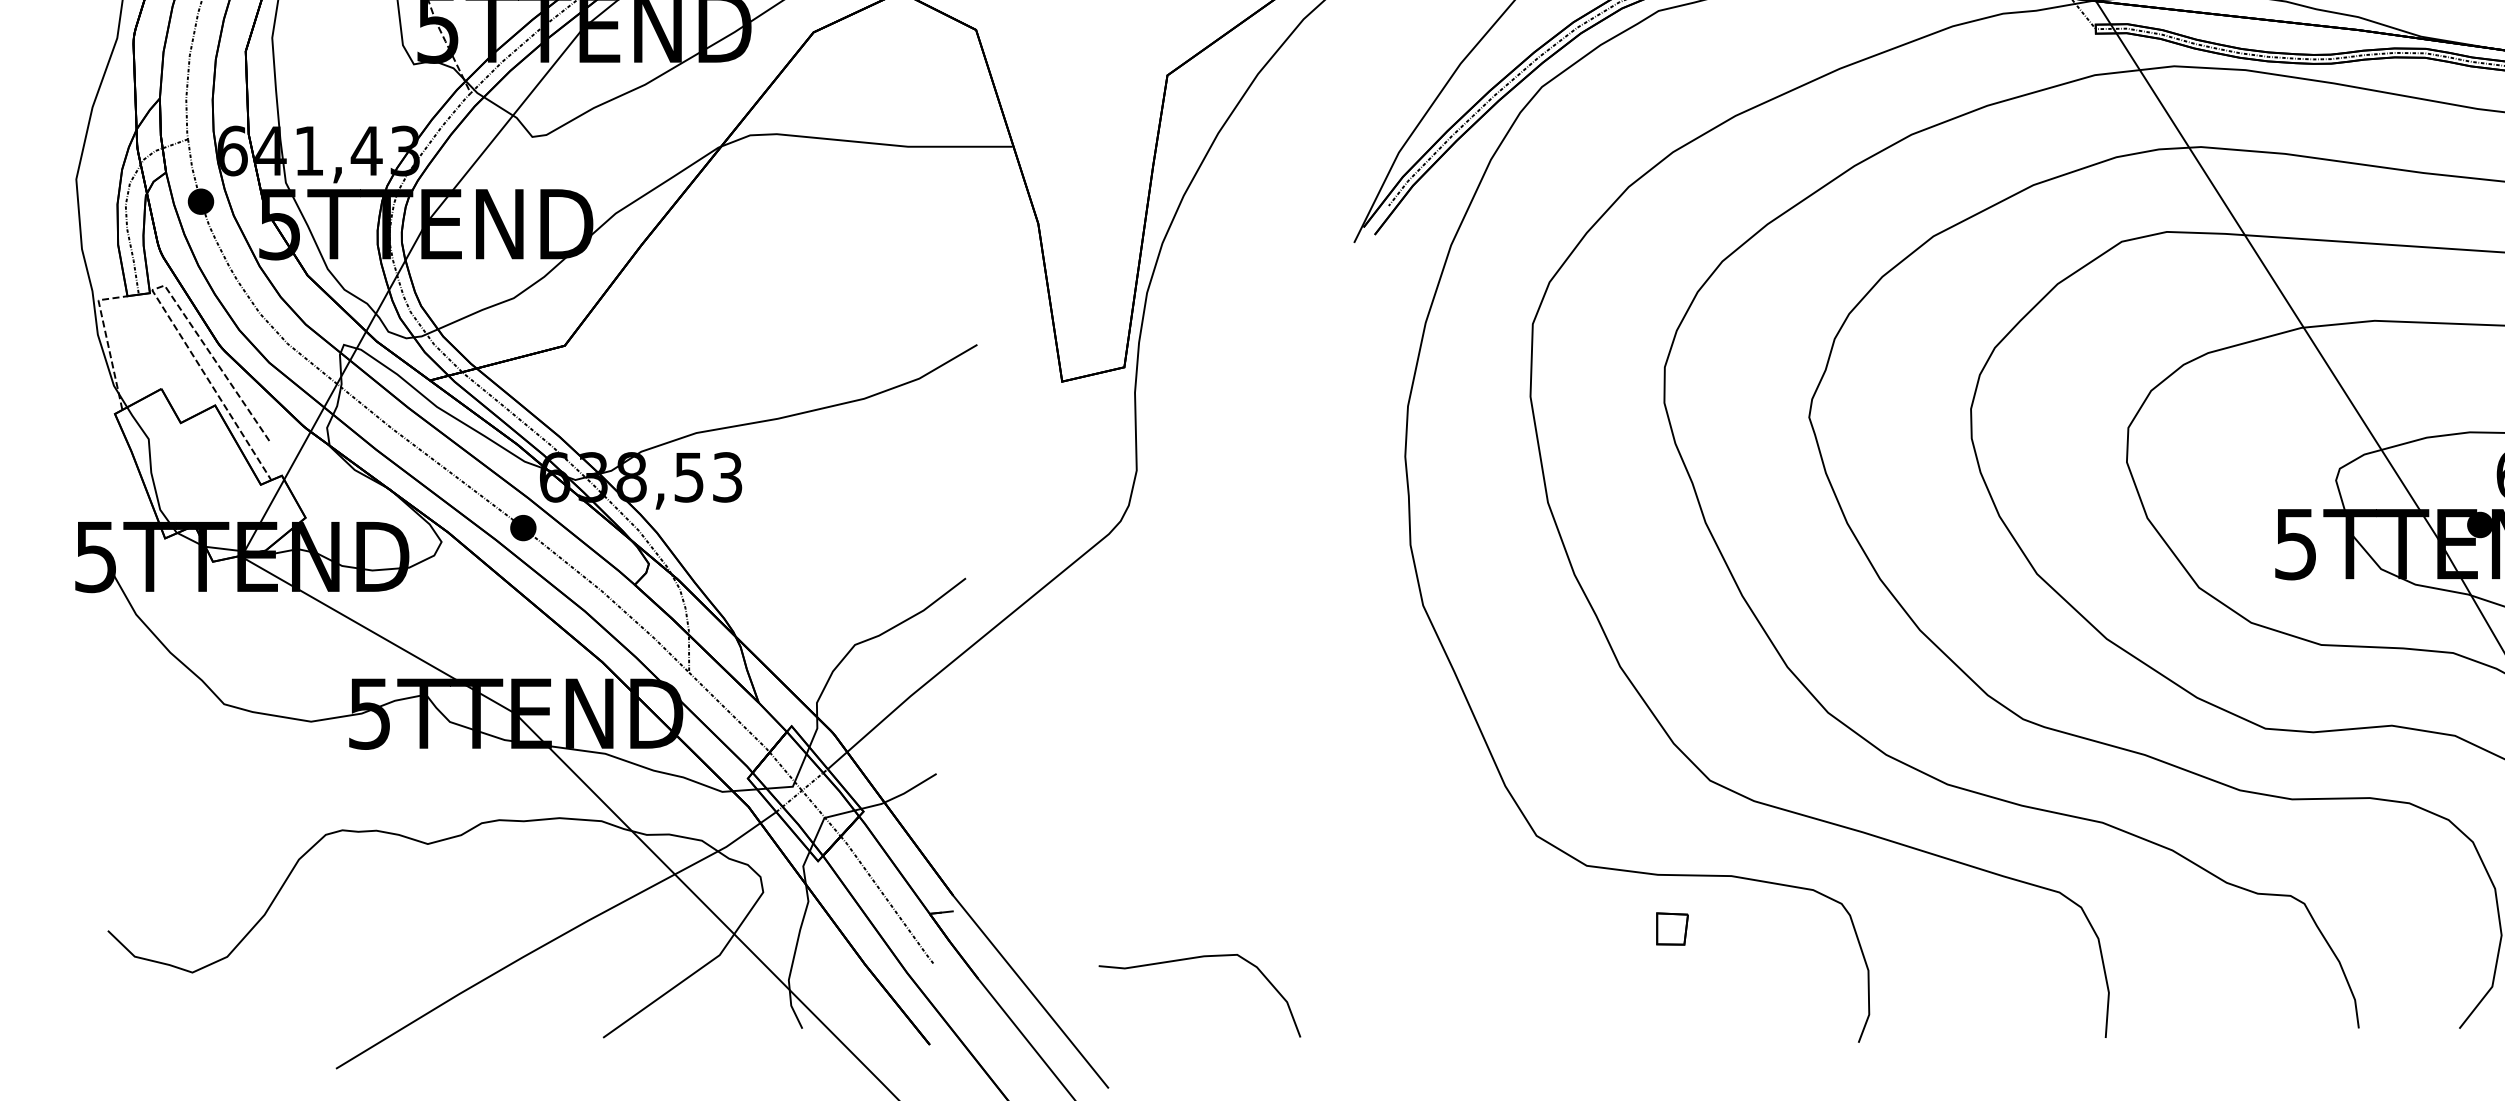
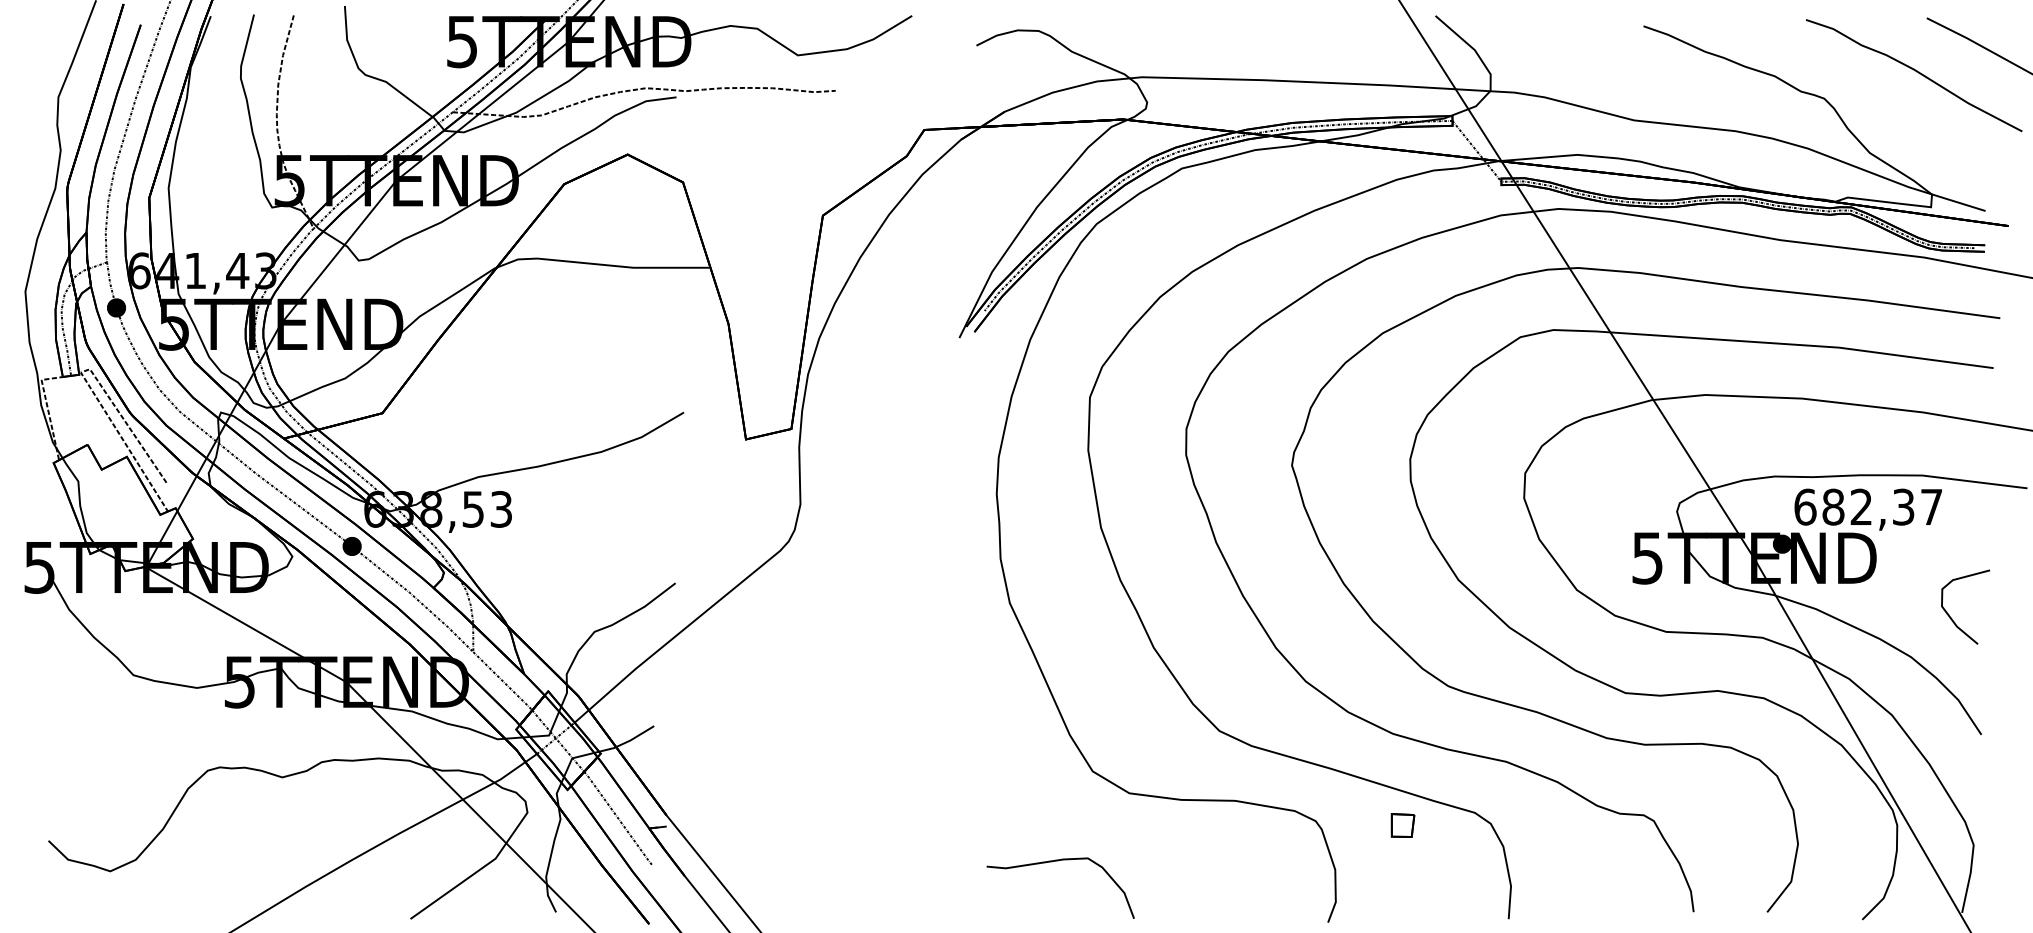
part: (1671, 928) -> (1402, 825), moved
curve: (1196, 959) -> (1058, 861), moved

